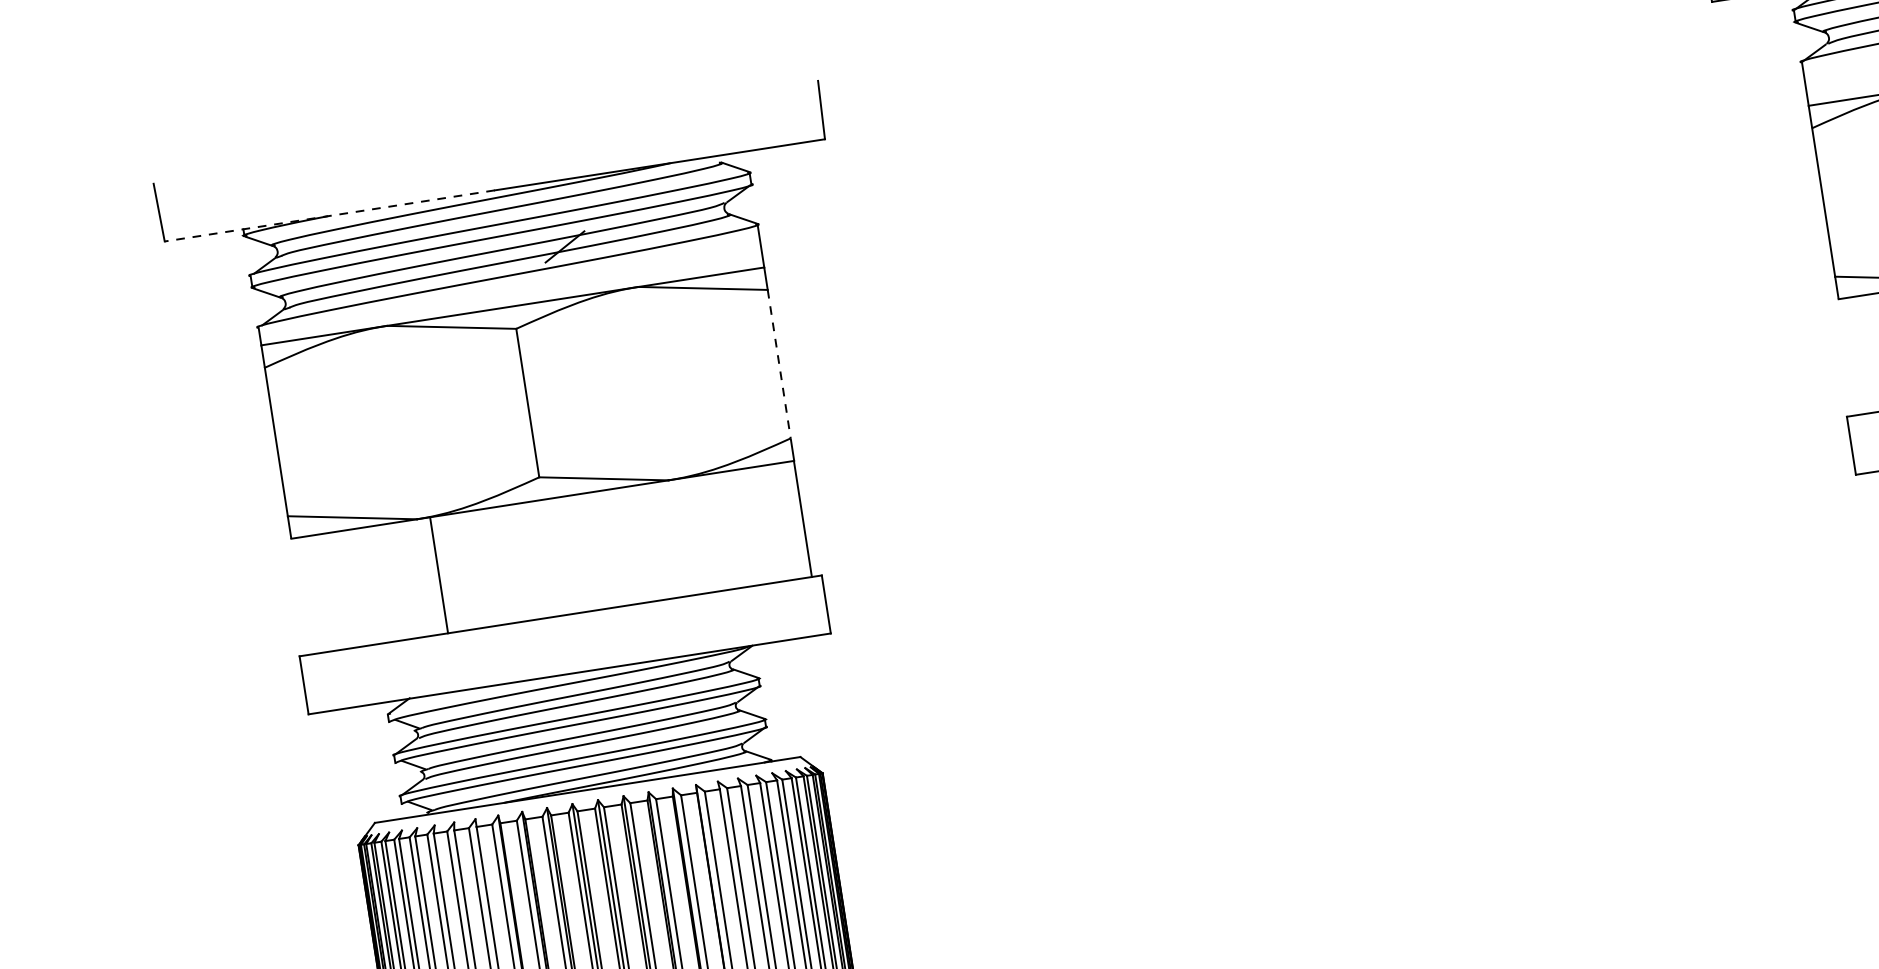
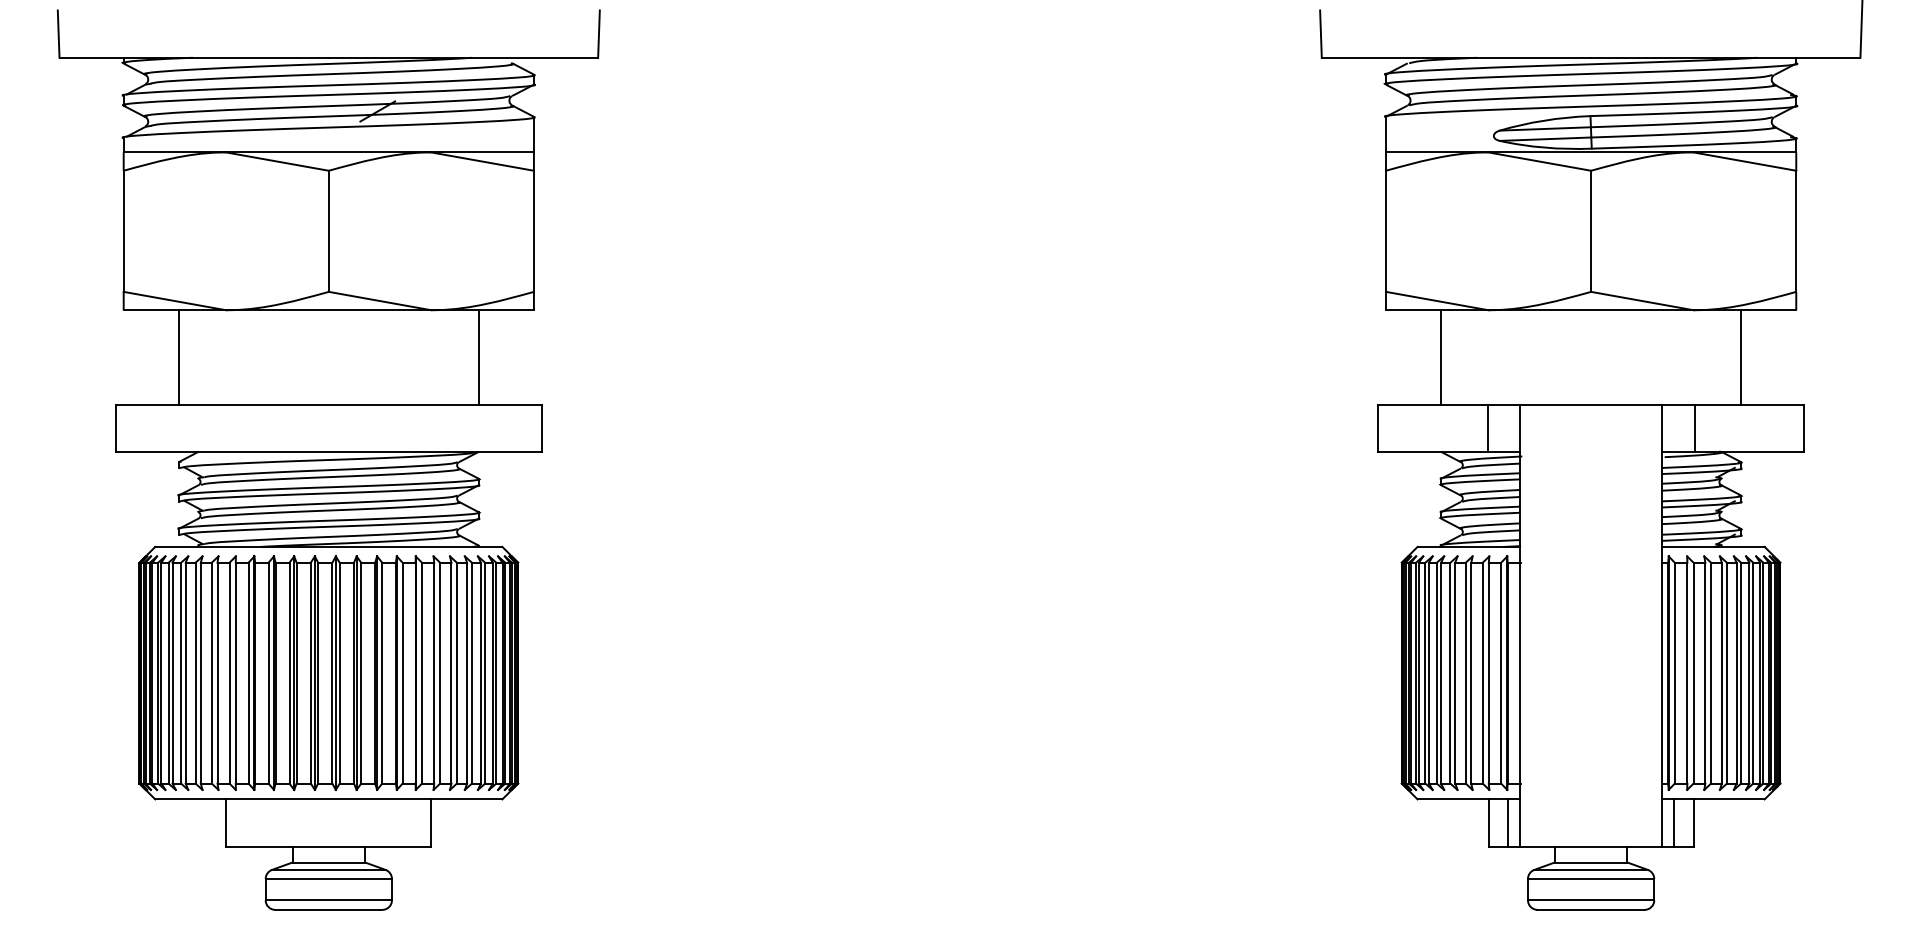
line: (330, 215) -> (194, 57), dashed -> solid
line: (778, 364) -> (533, 231), dashed -> solid
line: (802, 518) -> (478, 357), moved
line: (438, 575) -> (178, 357), moved

